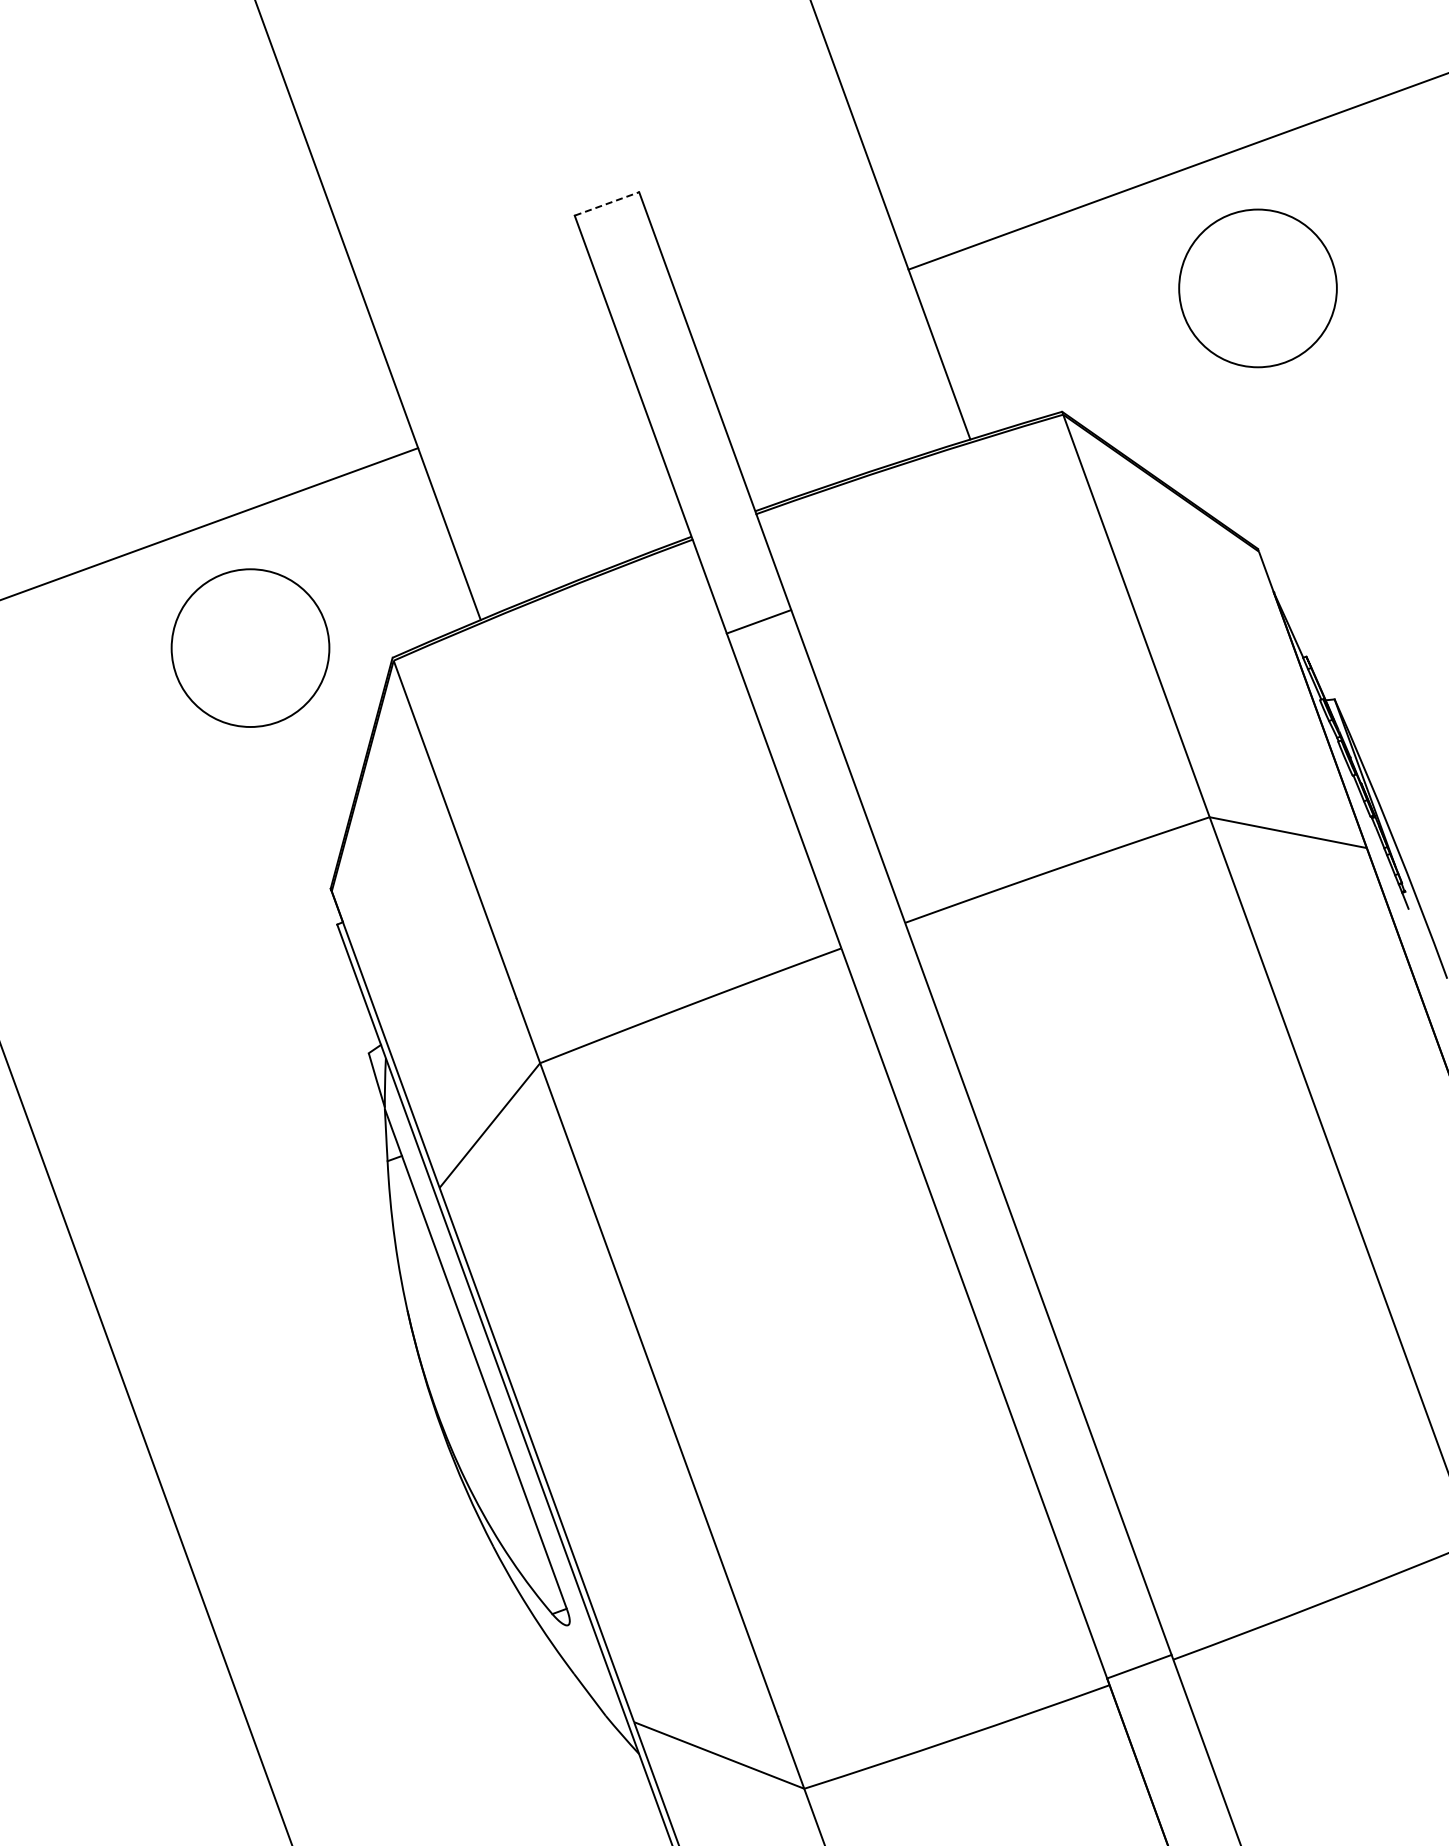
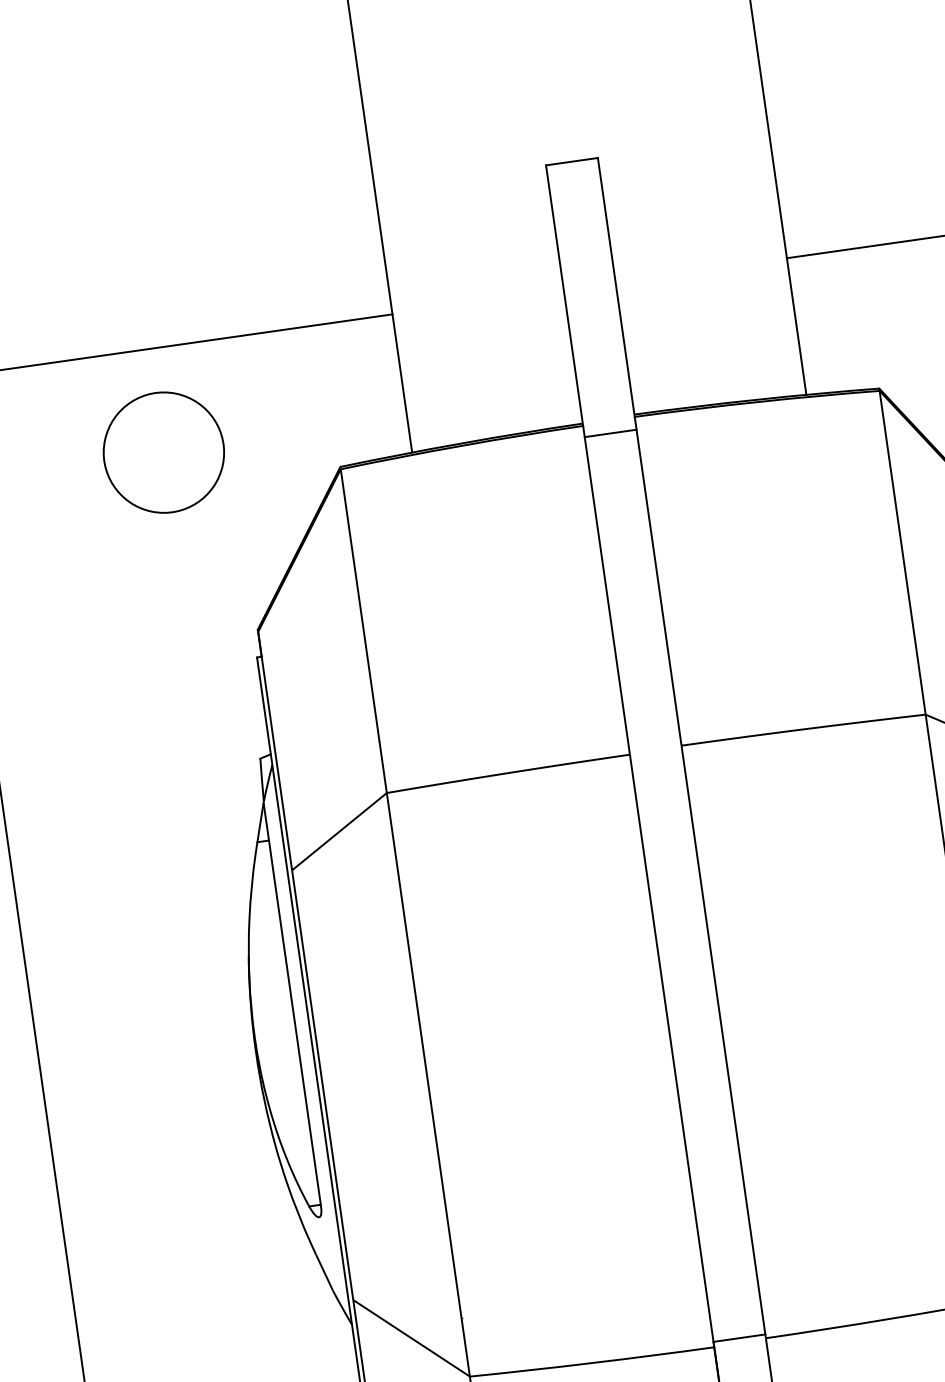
line: (607, 203) -> (572, 161), dashed -> solid
line: (758, 621) -> (610, 433), moved
circle: (250, 647) -> (164, 452), moved

